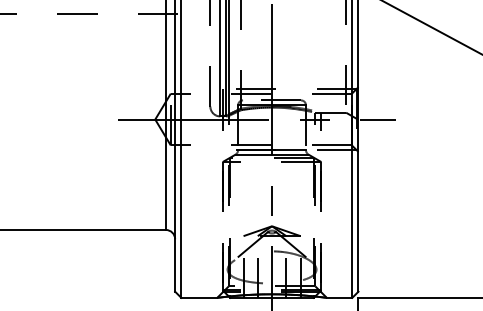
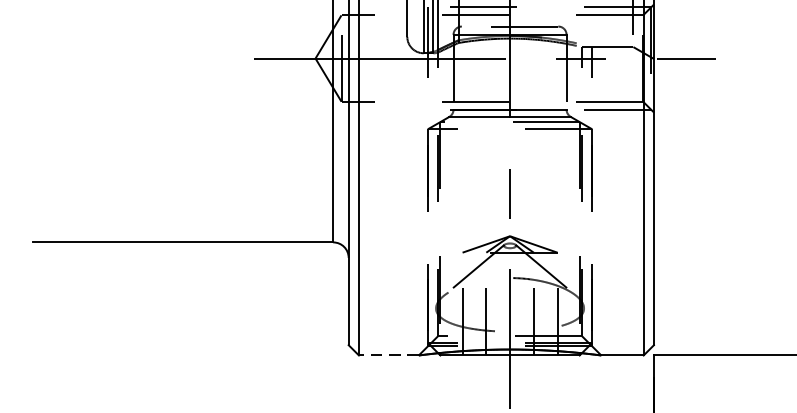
line: (199, 297) -> (389, 354), solid -> dashed

